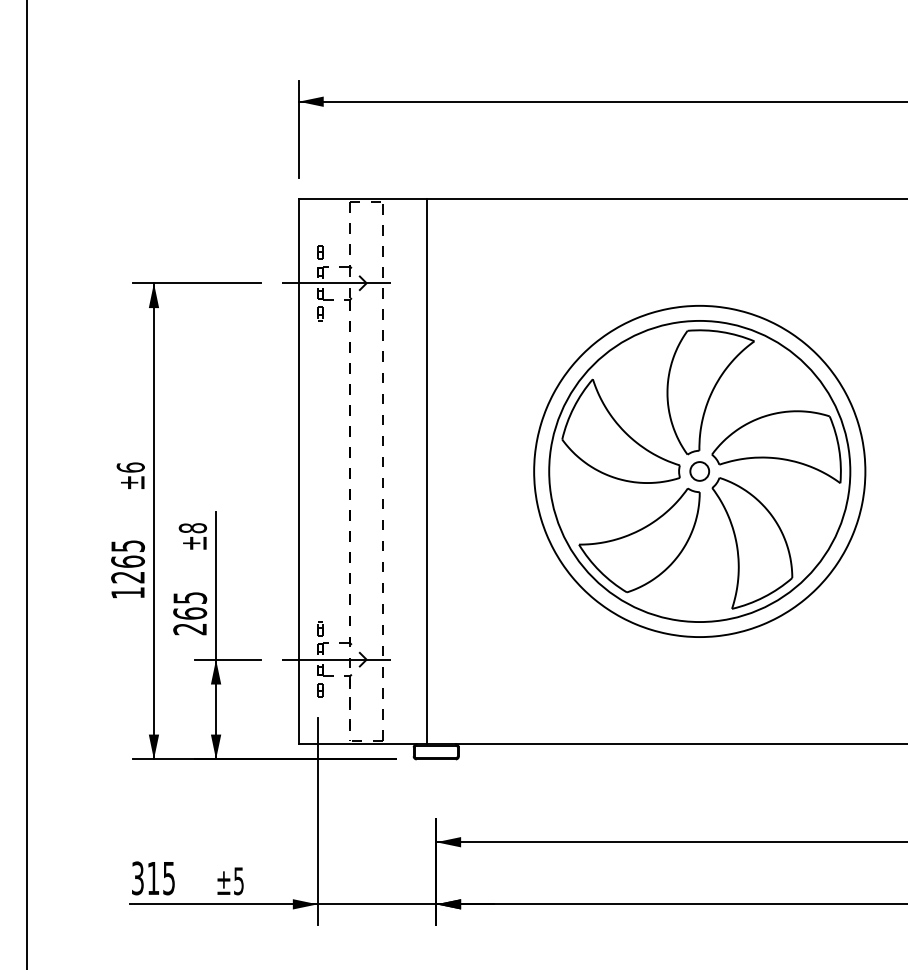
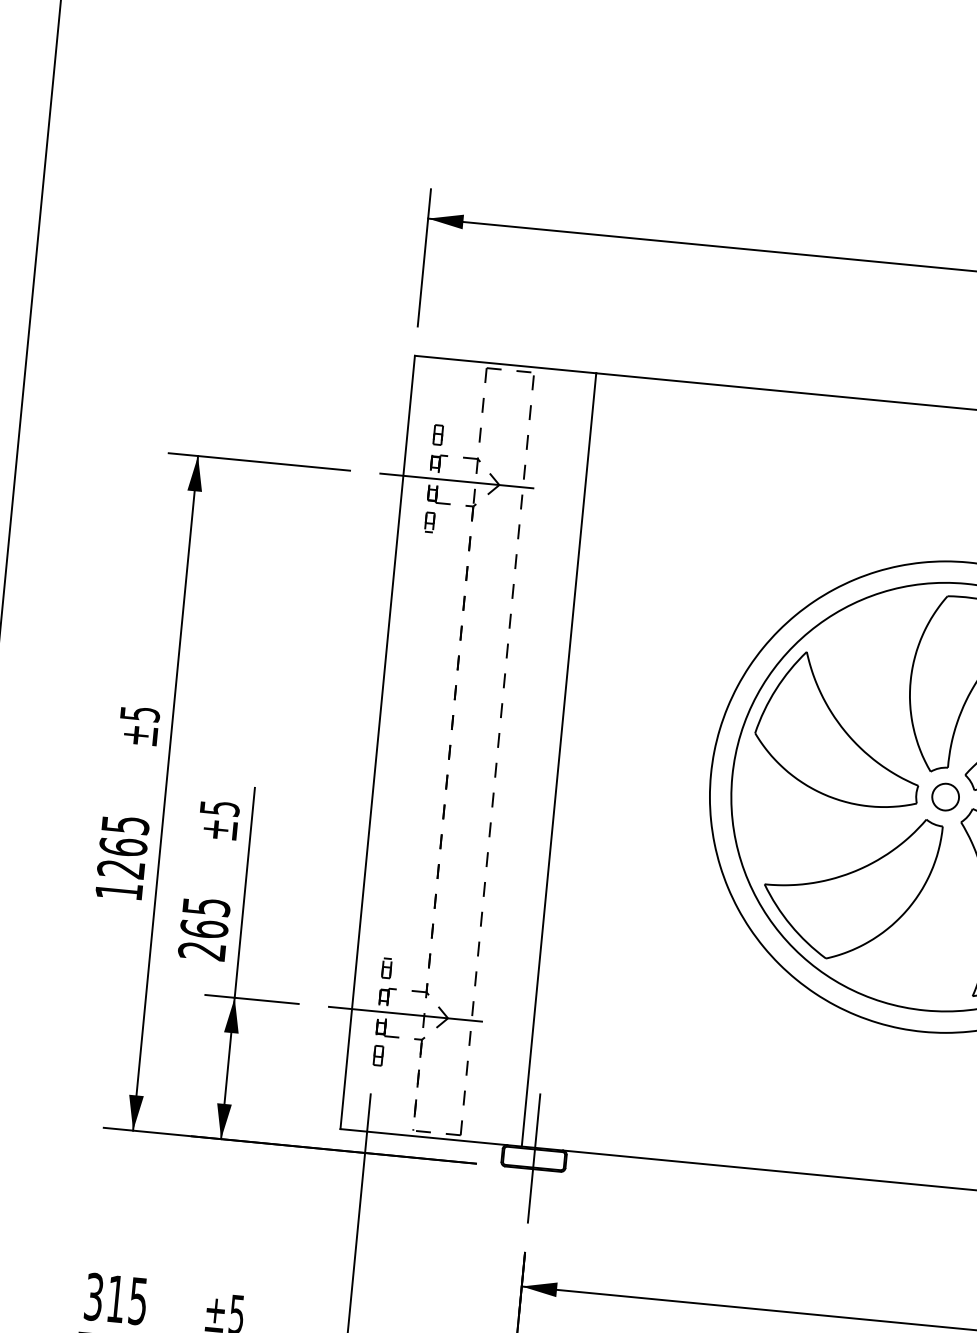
text: (130, 467) -> (139, 713), ±6 -> ±5
text: (192, 528) -> (219, 808), ±8 -> ±5
line: (436, 751) -> (534, 1157), added

